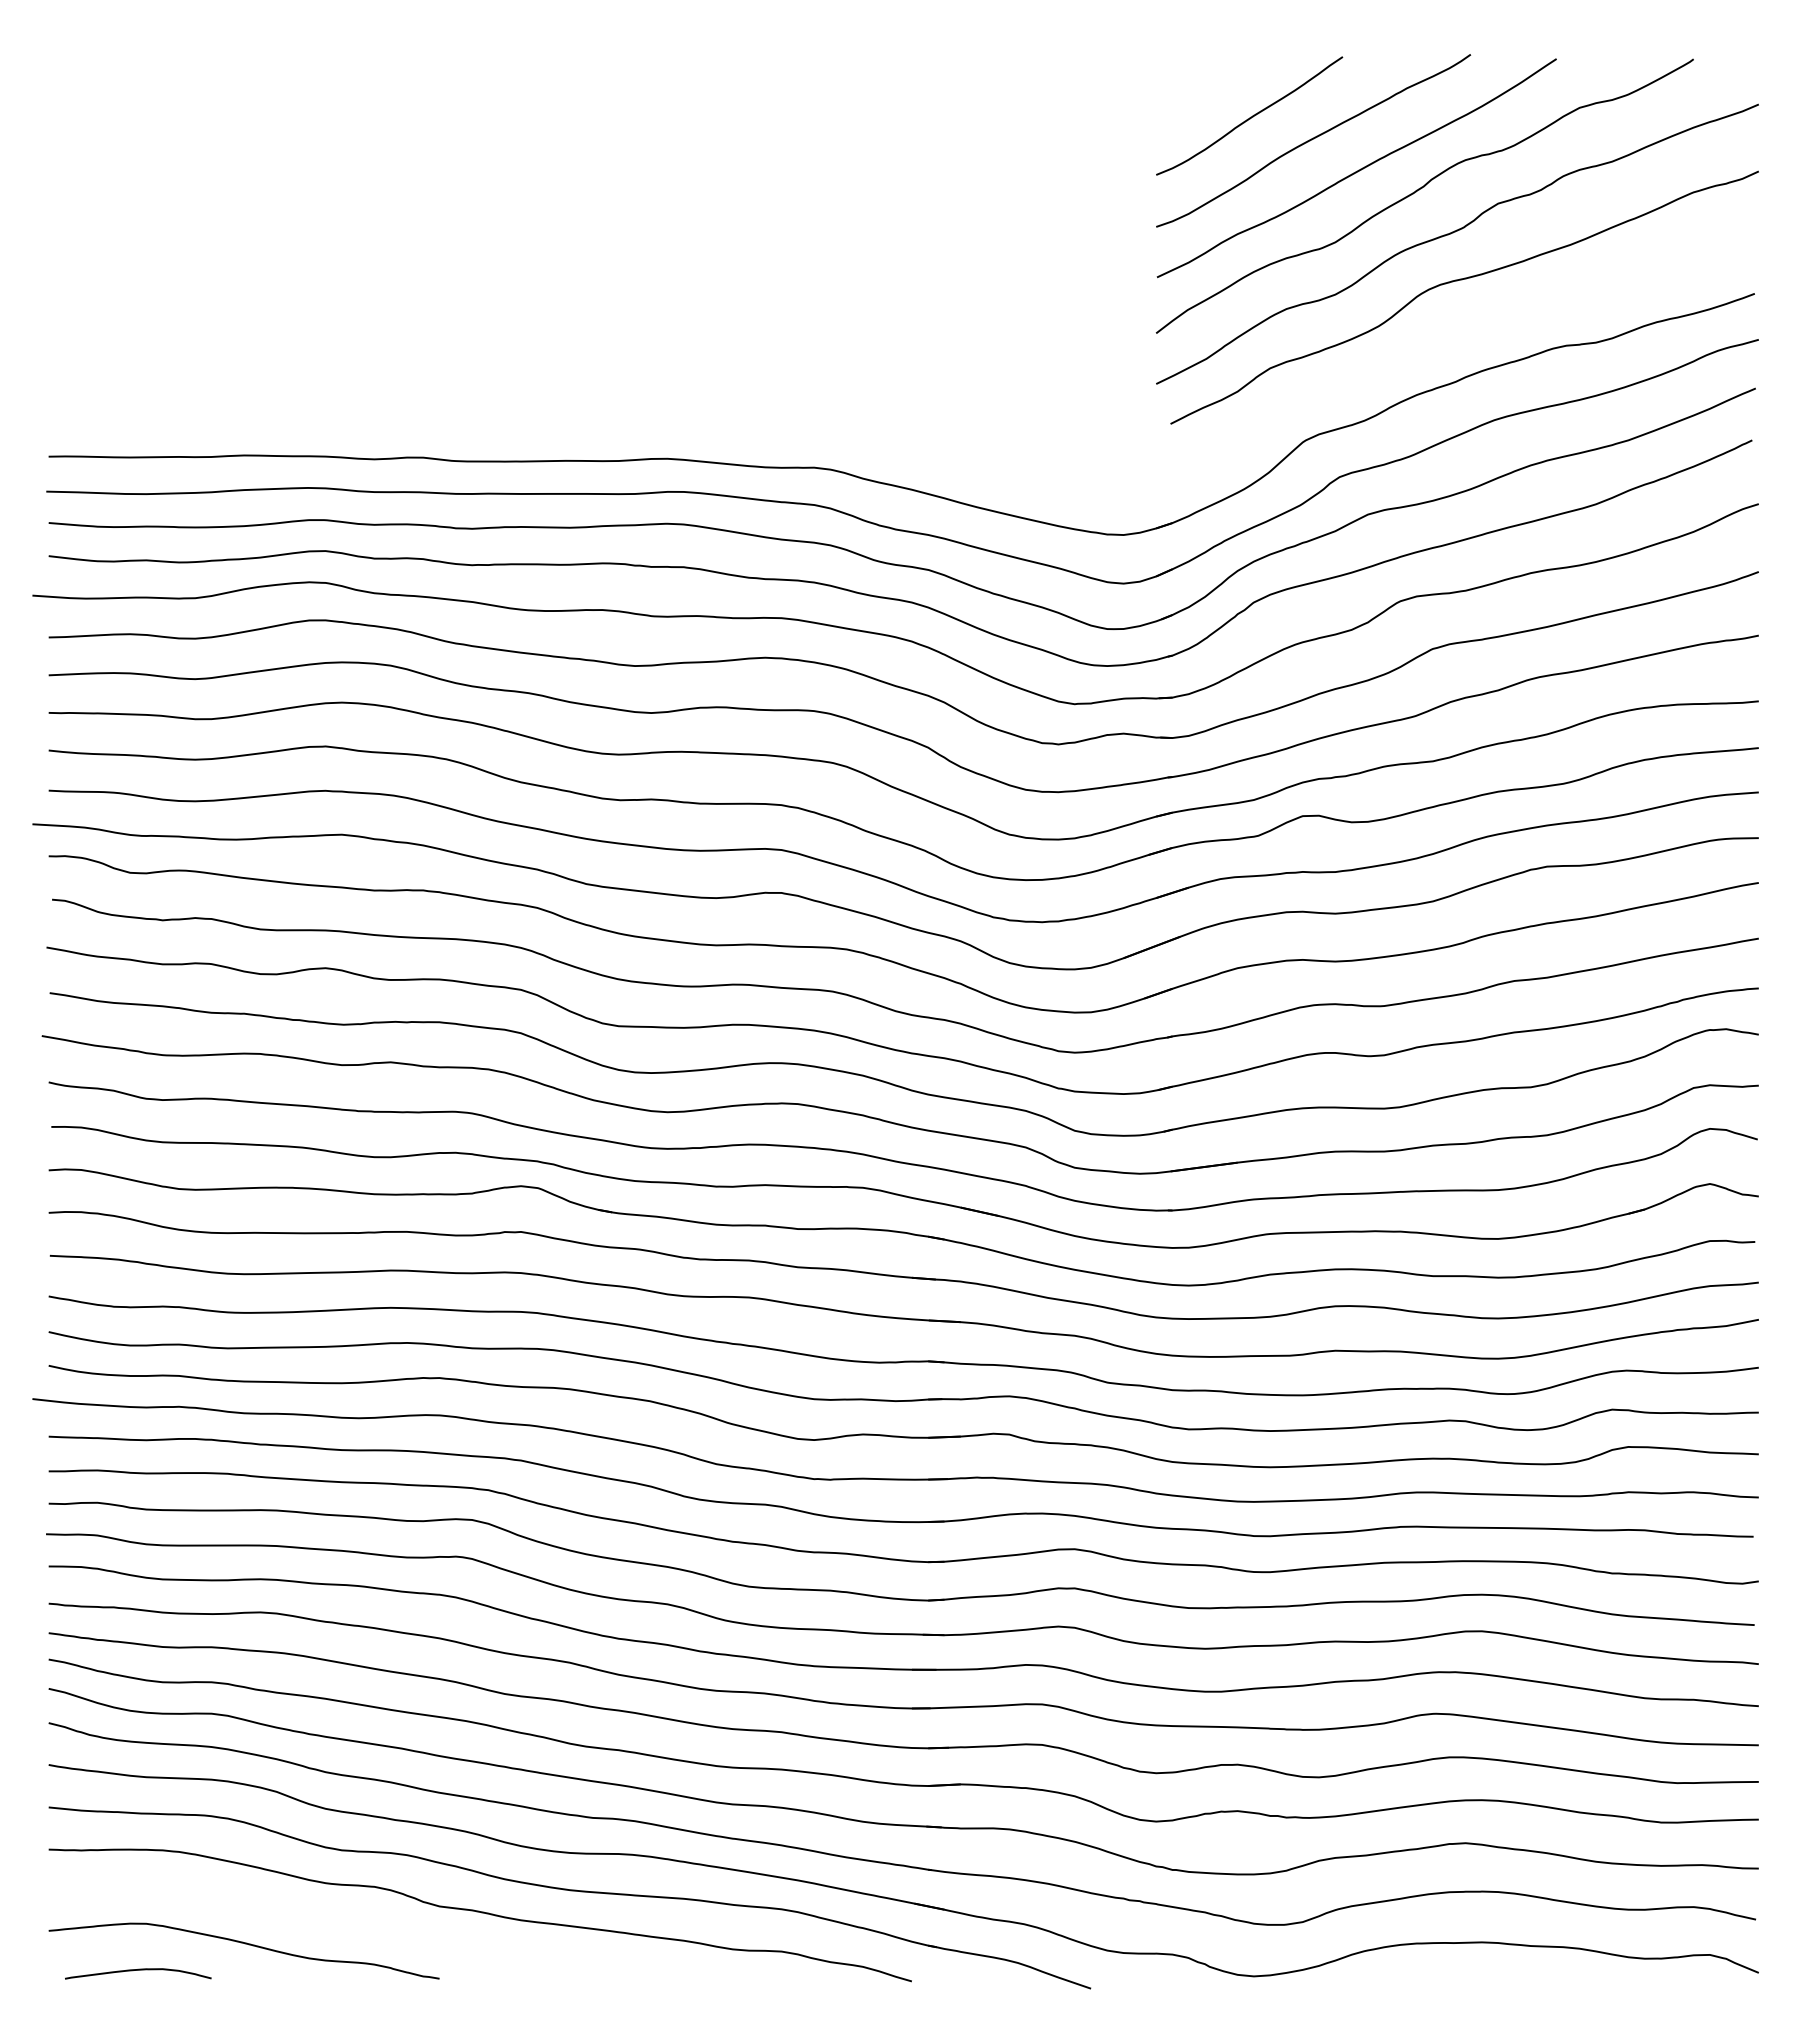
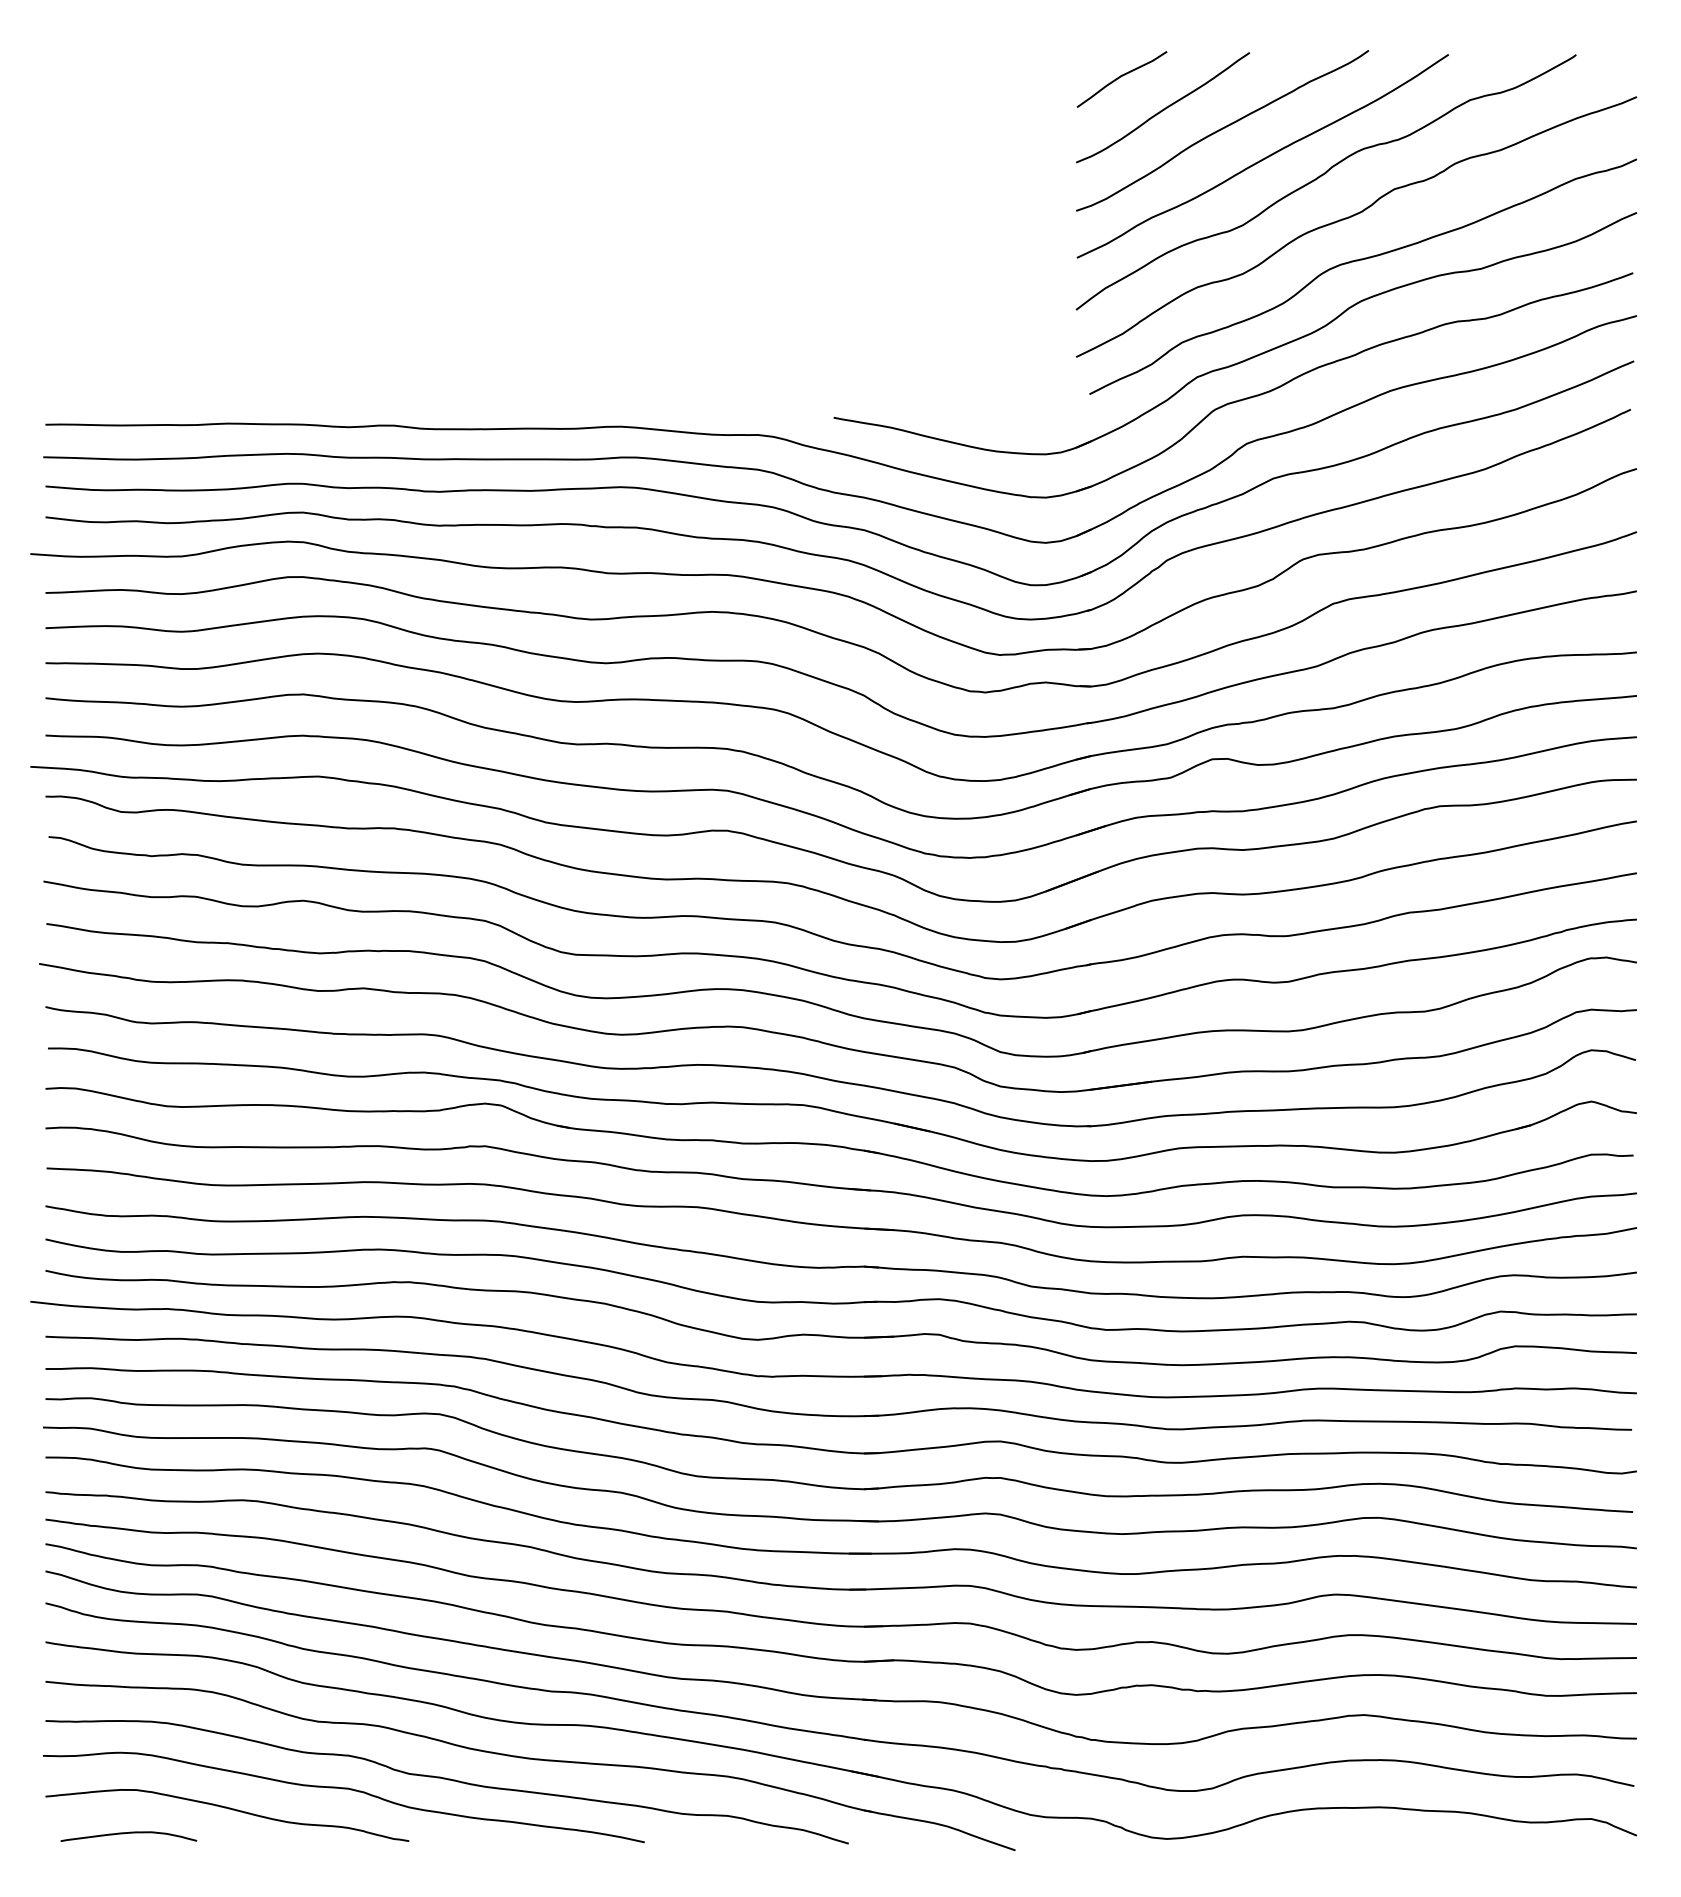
curve: (1204, 83) -> (1121, 77), added
part: (1337, 386) -> (1244, 359), added
curve: (371, 1923) -> (345, 1789), added

